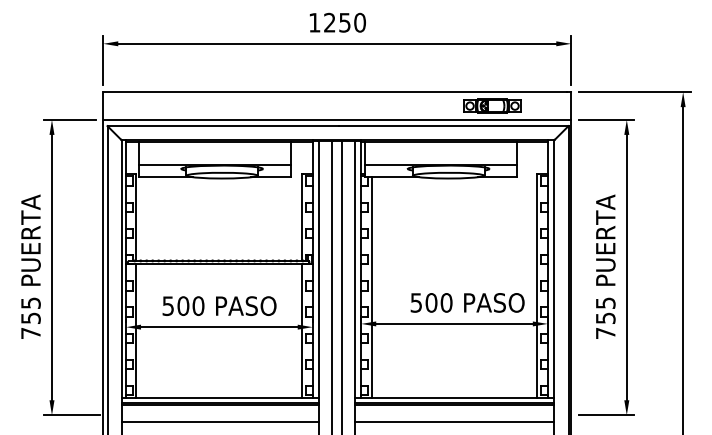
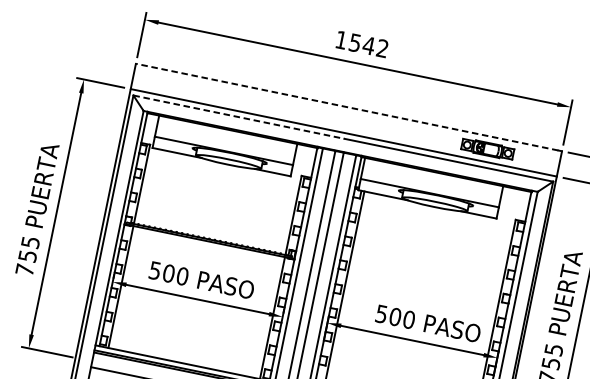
text: (344, 22) -> (368, 45), 1250 -> 1542
line: (335, 92) -> (347, 107), solid -> dashed
line: (223, 126) -> (238, 117), solid -> dashed

